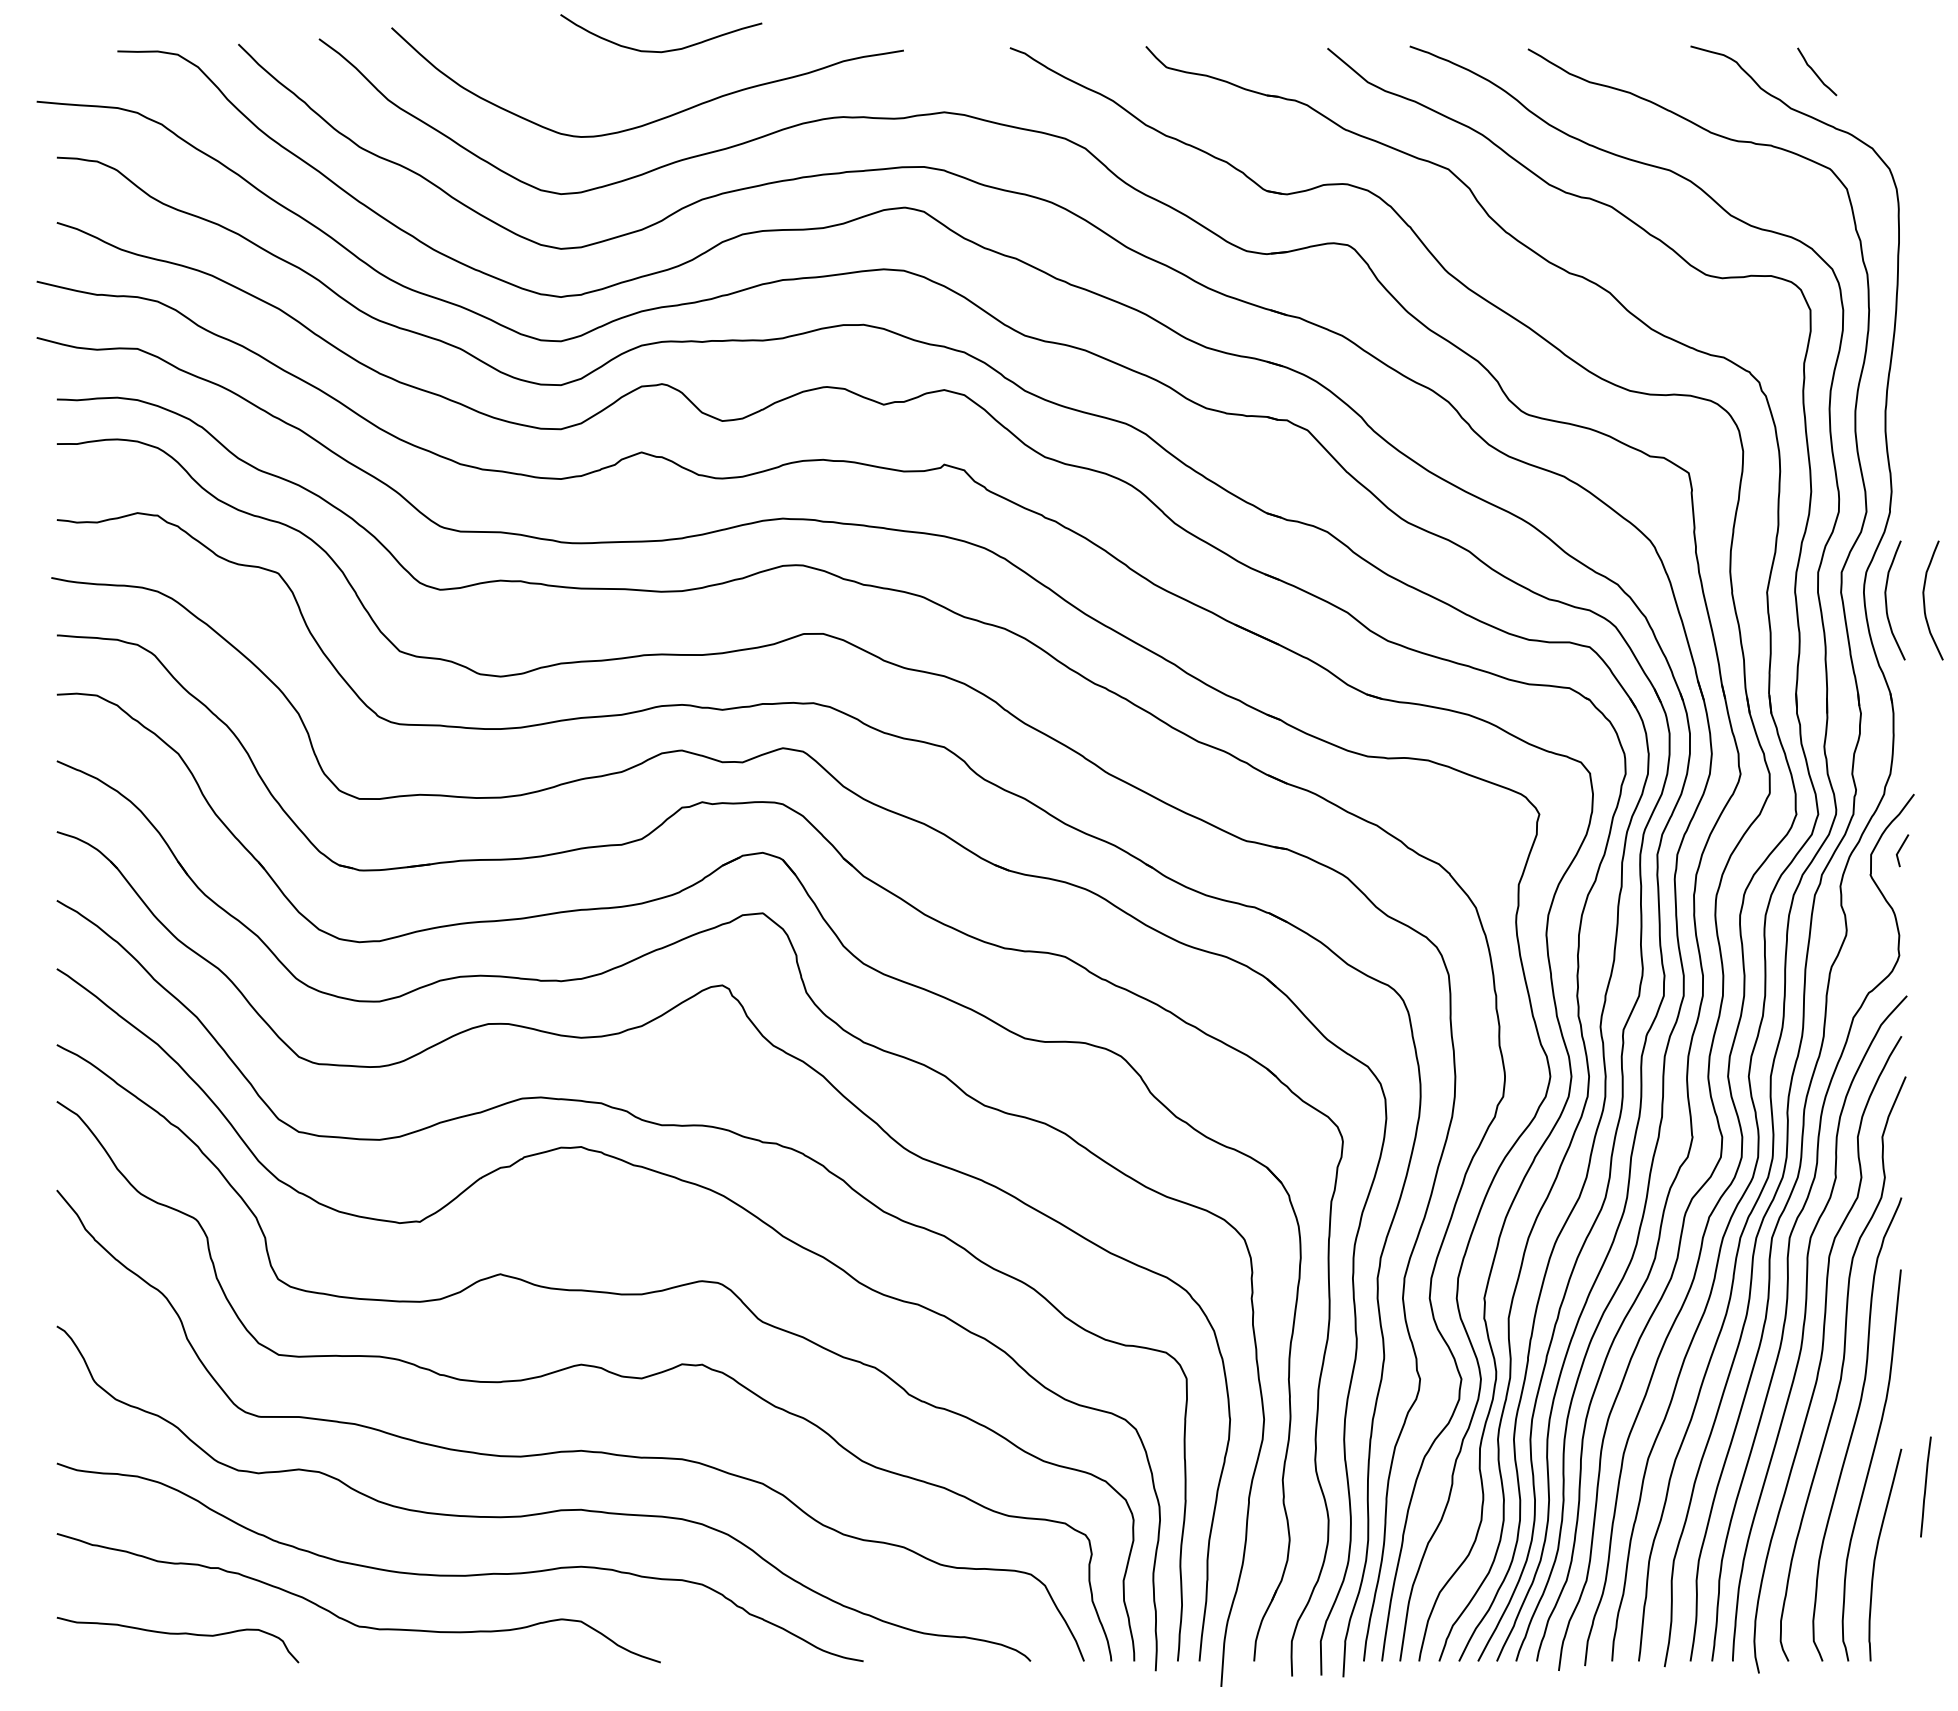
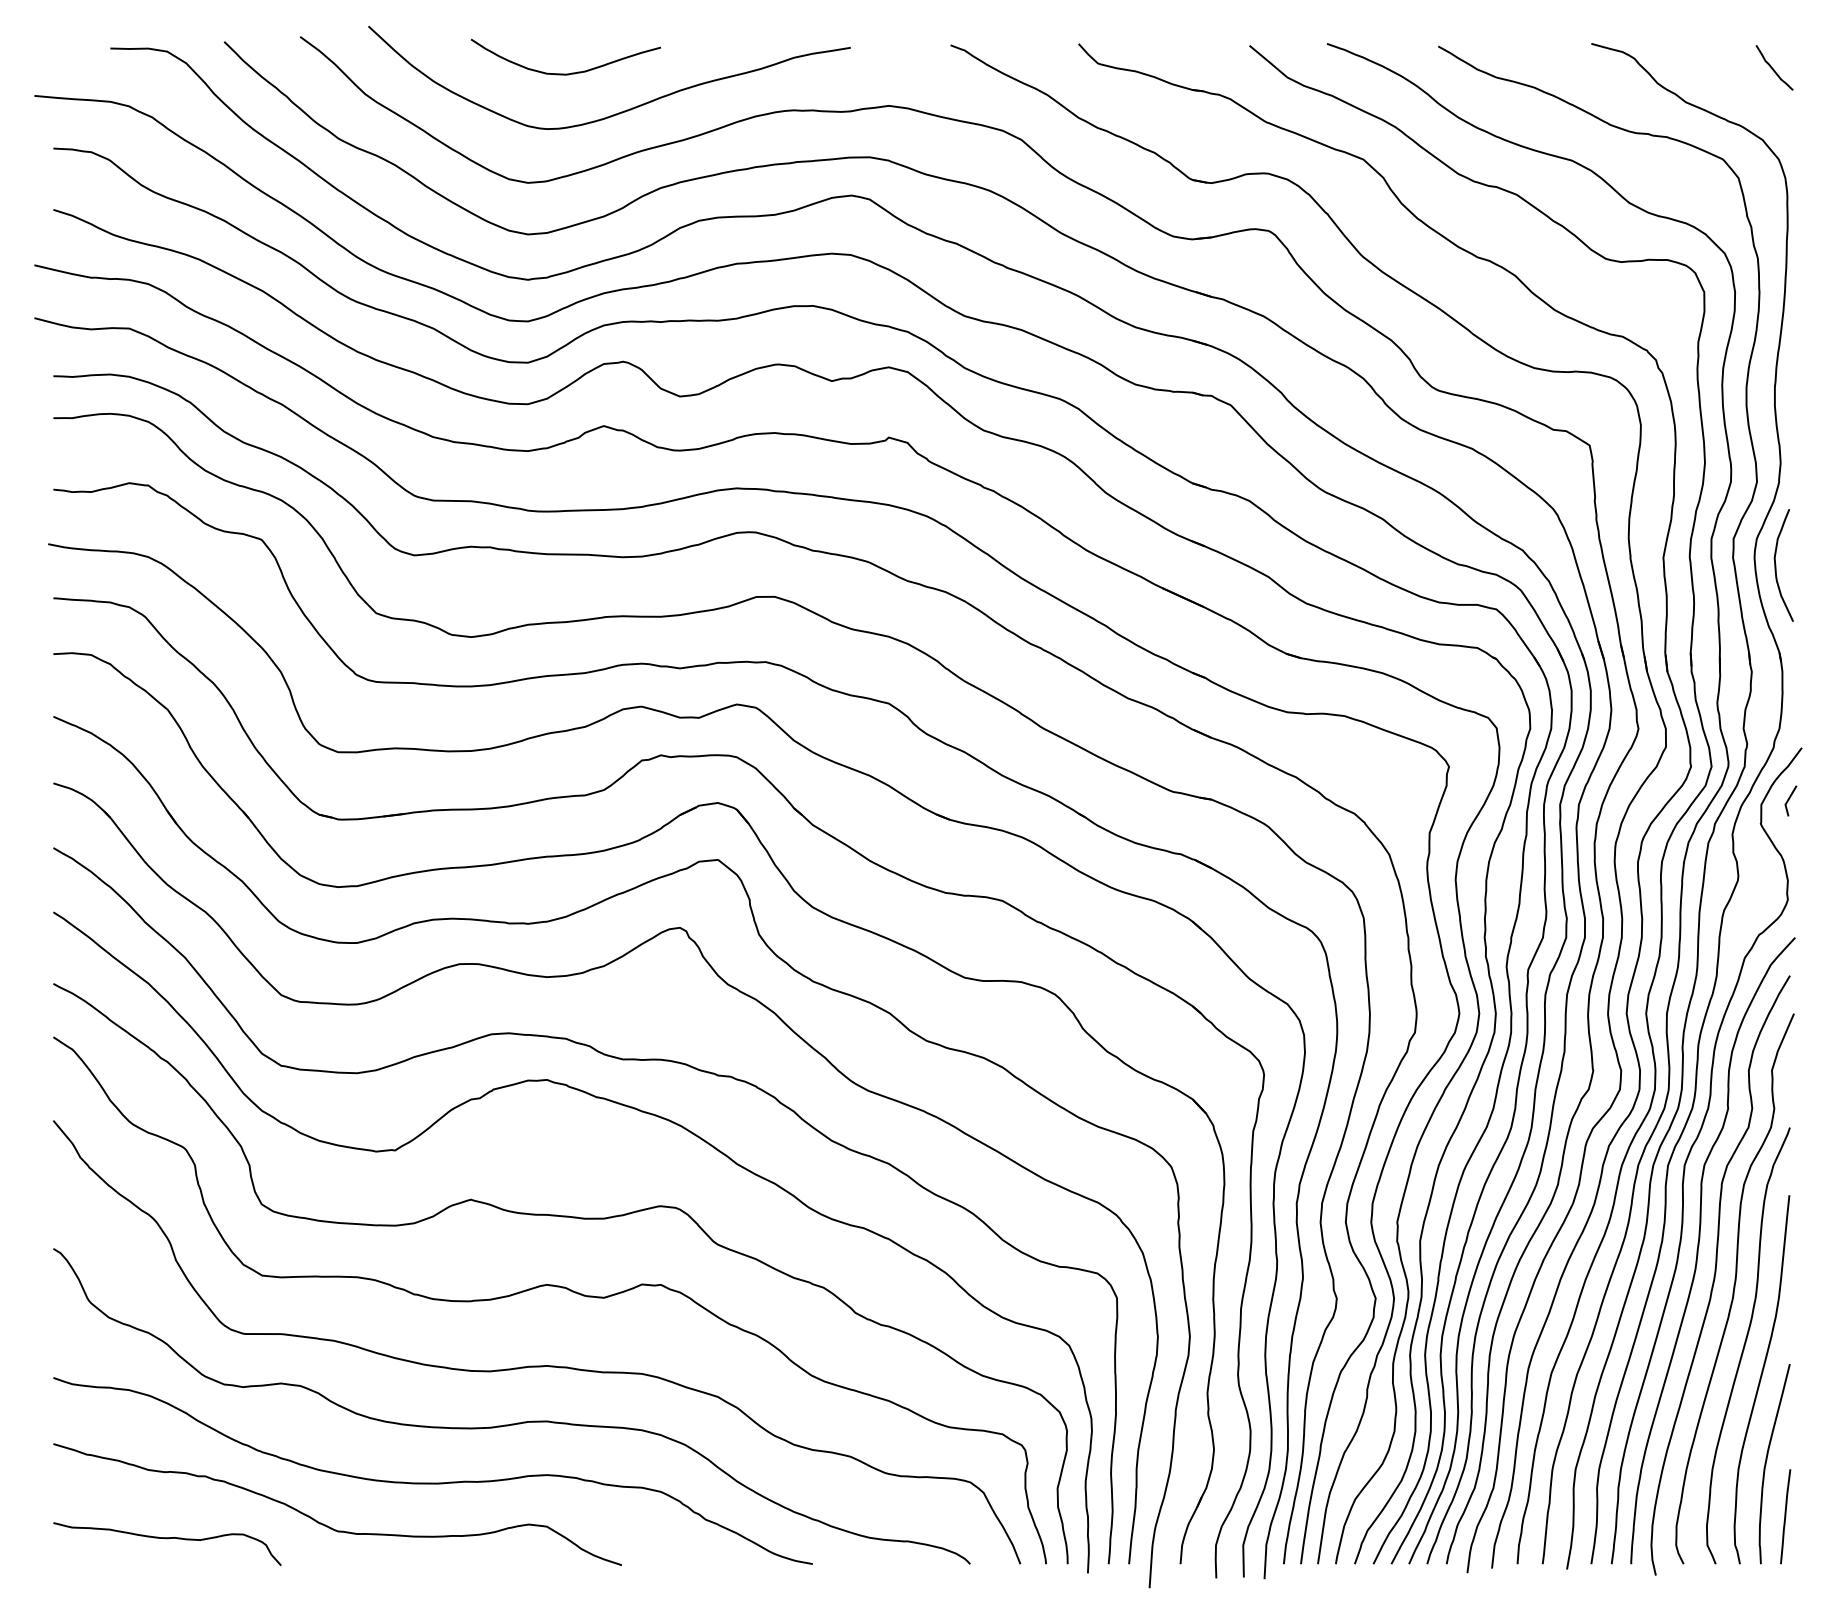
curve: (664, 50) -> (568, 73), moved
curve: (1815, 71) -> (1772, 67), moved
curve: (1925, 603) -> (1812, 568), removed
line: (1925, 1486) -> (1785, 1516), moved

